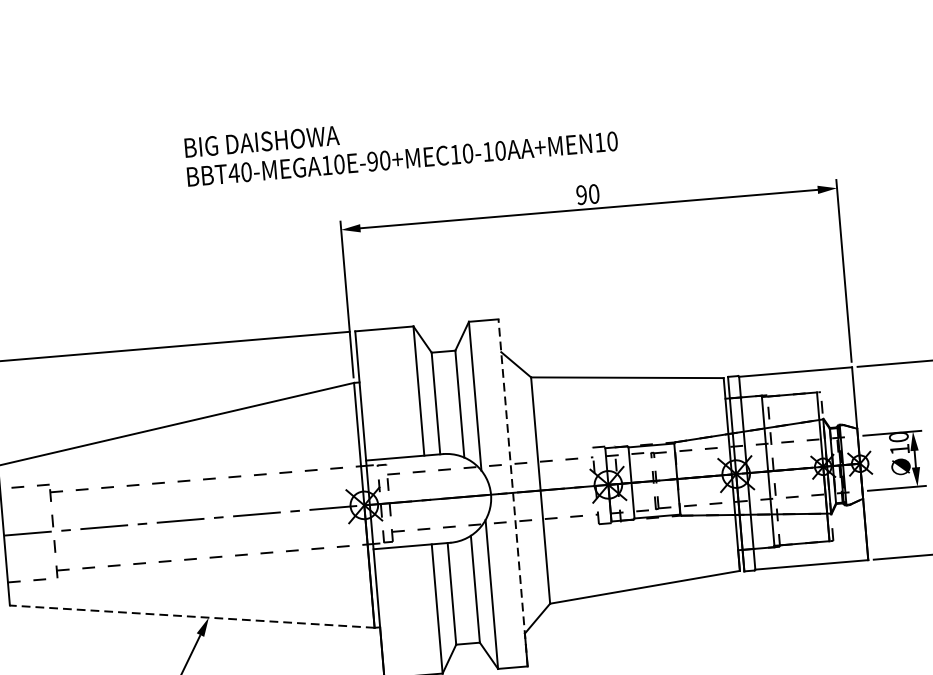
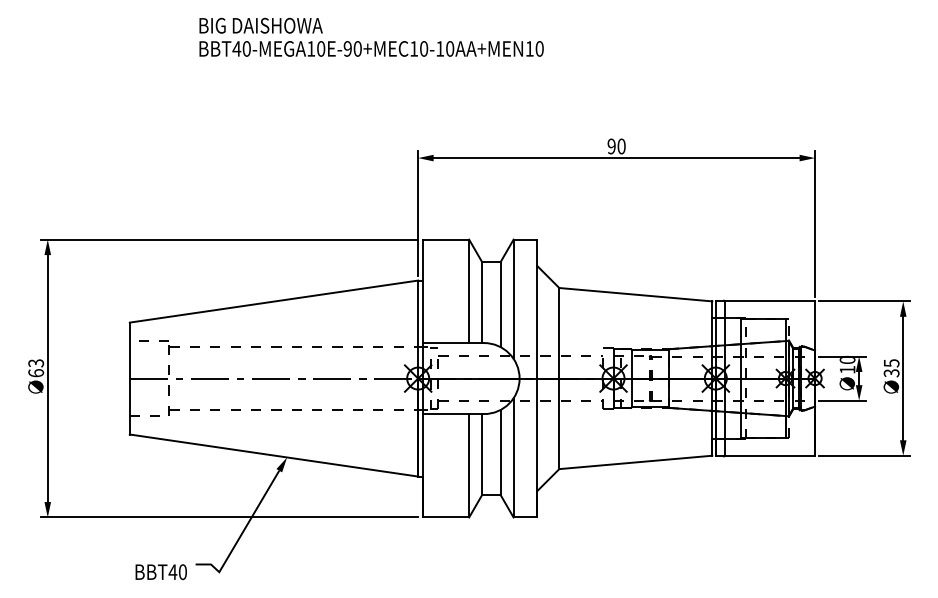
text: (401, 143) -> (371, 36), moved
line: (513, 492) -> (537, 378), dashed -> solid
line: (192, 616) -> (274, 455), dashed -> solid

